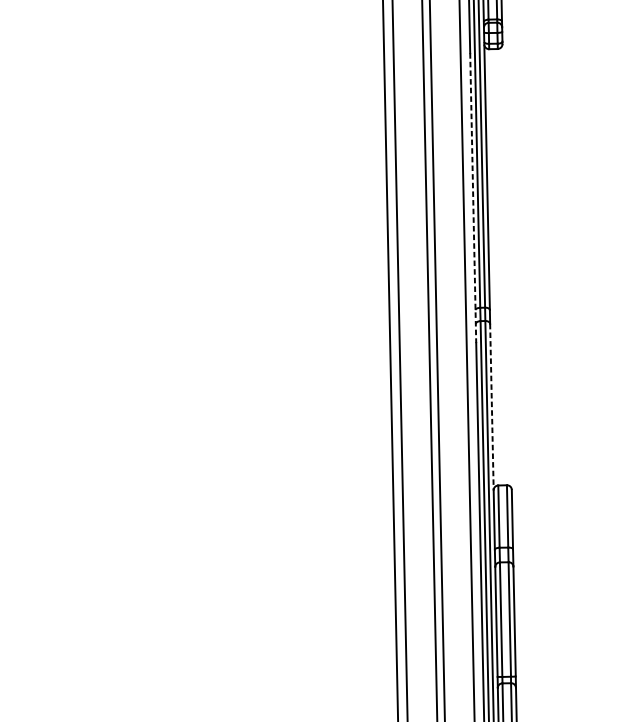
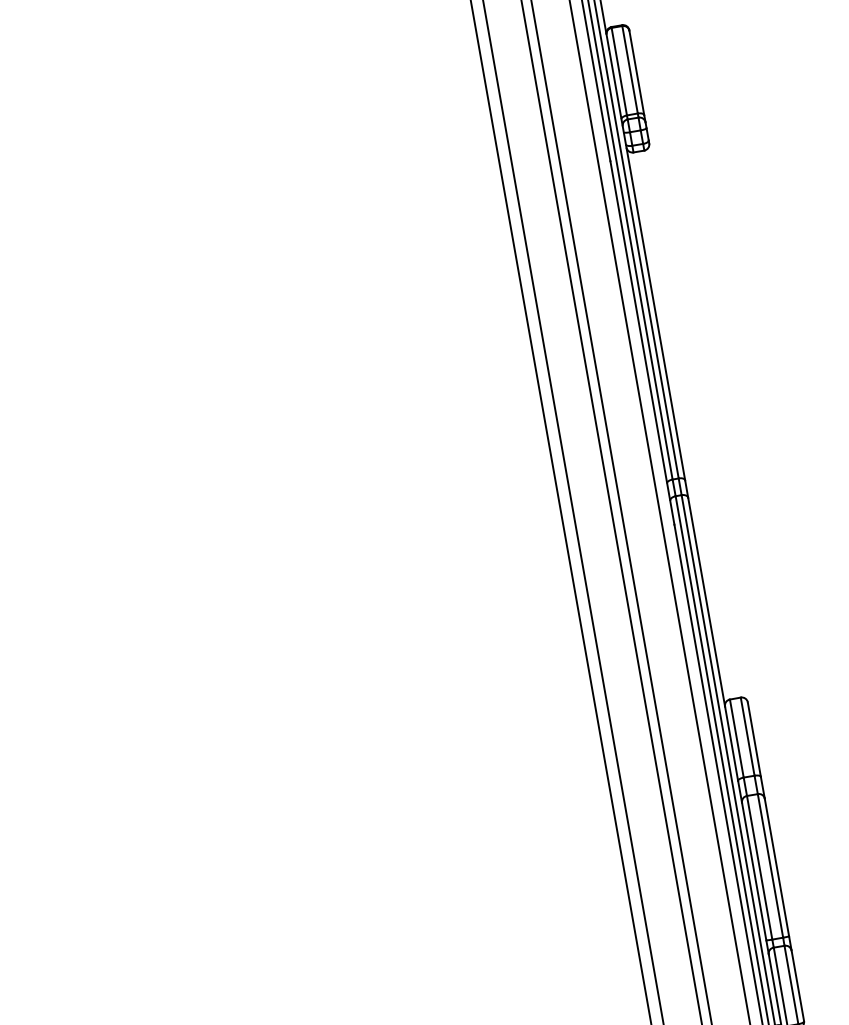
line: (473, 197) -> (642, 342), dashed -> solid
line: (491, 407) -> (706, 602), dashed -> solid

